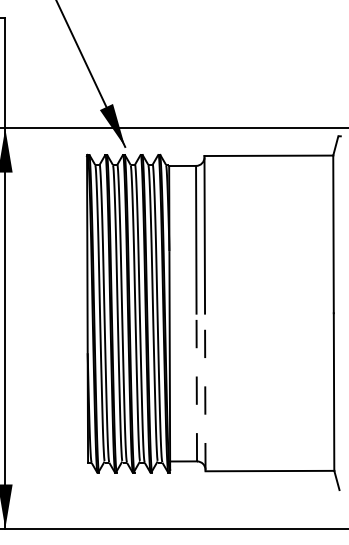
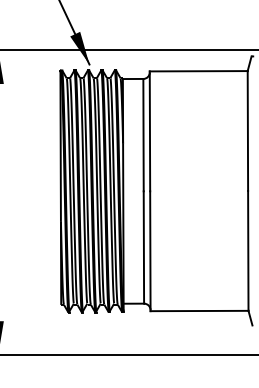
line: (196, 387) -> (143, 247), dashed -> solid
line: (205, 392) -> (150, 251), dashed -> solid

